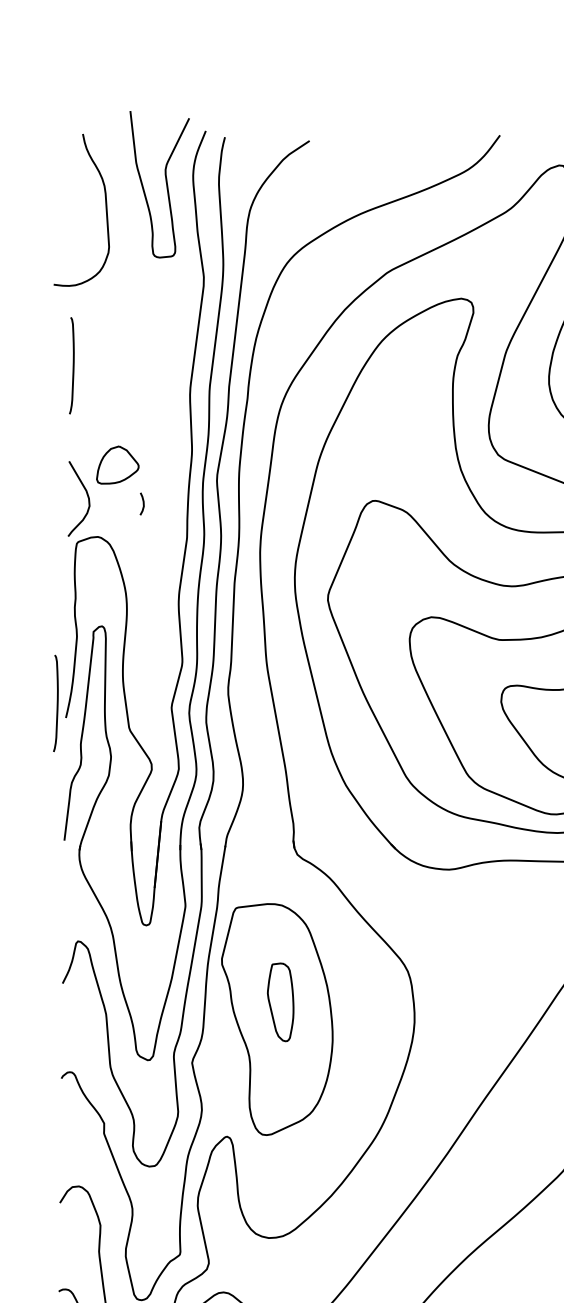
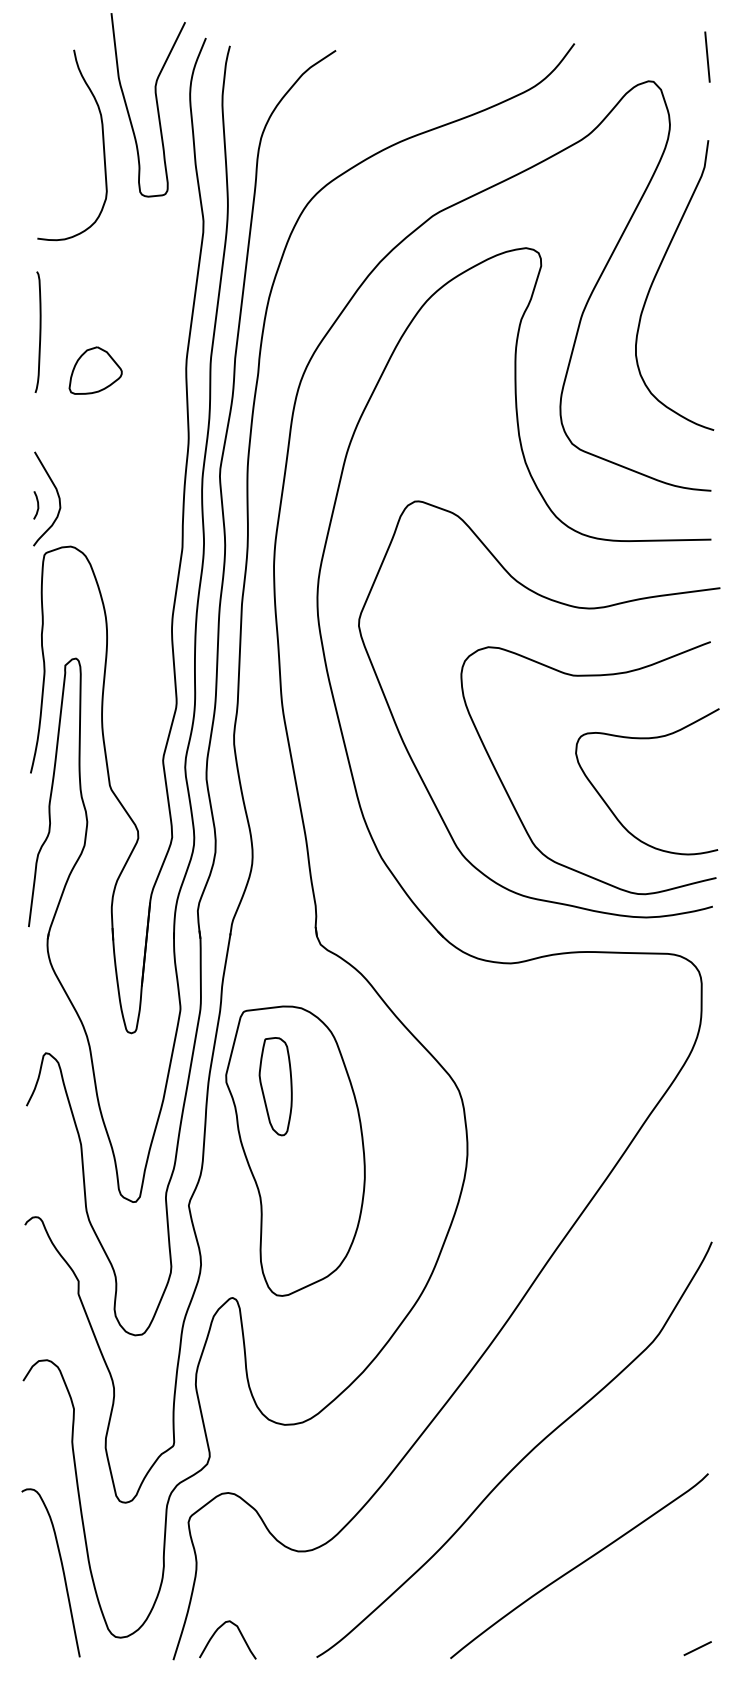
curve: (105, 209) -> (102, 144), moved
part: (117, 465) -> (95, 370), moved
curve: (143, 504) -> (37, 505), moved
curve: (56, 702) -> (19, 754), removed
part: (280, 1002) -> (275, 1086), moved

